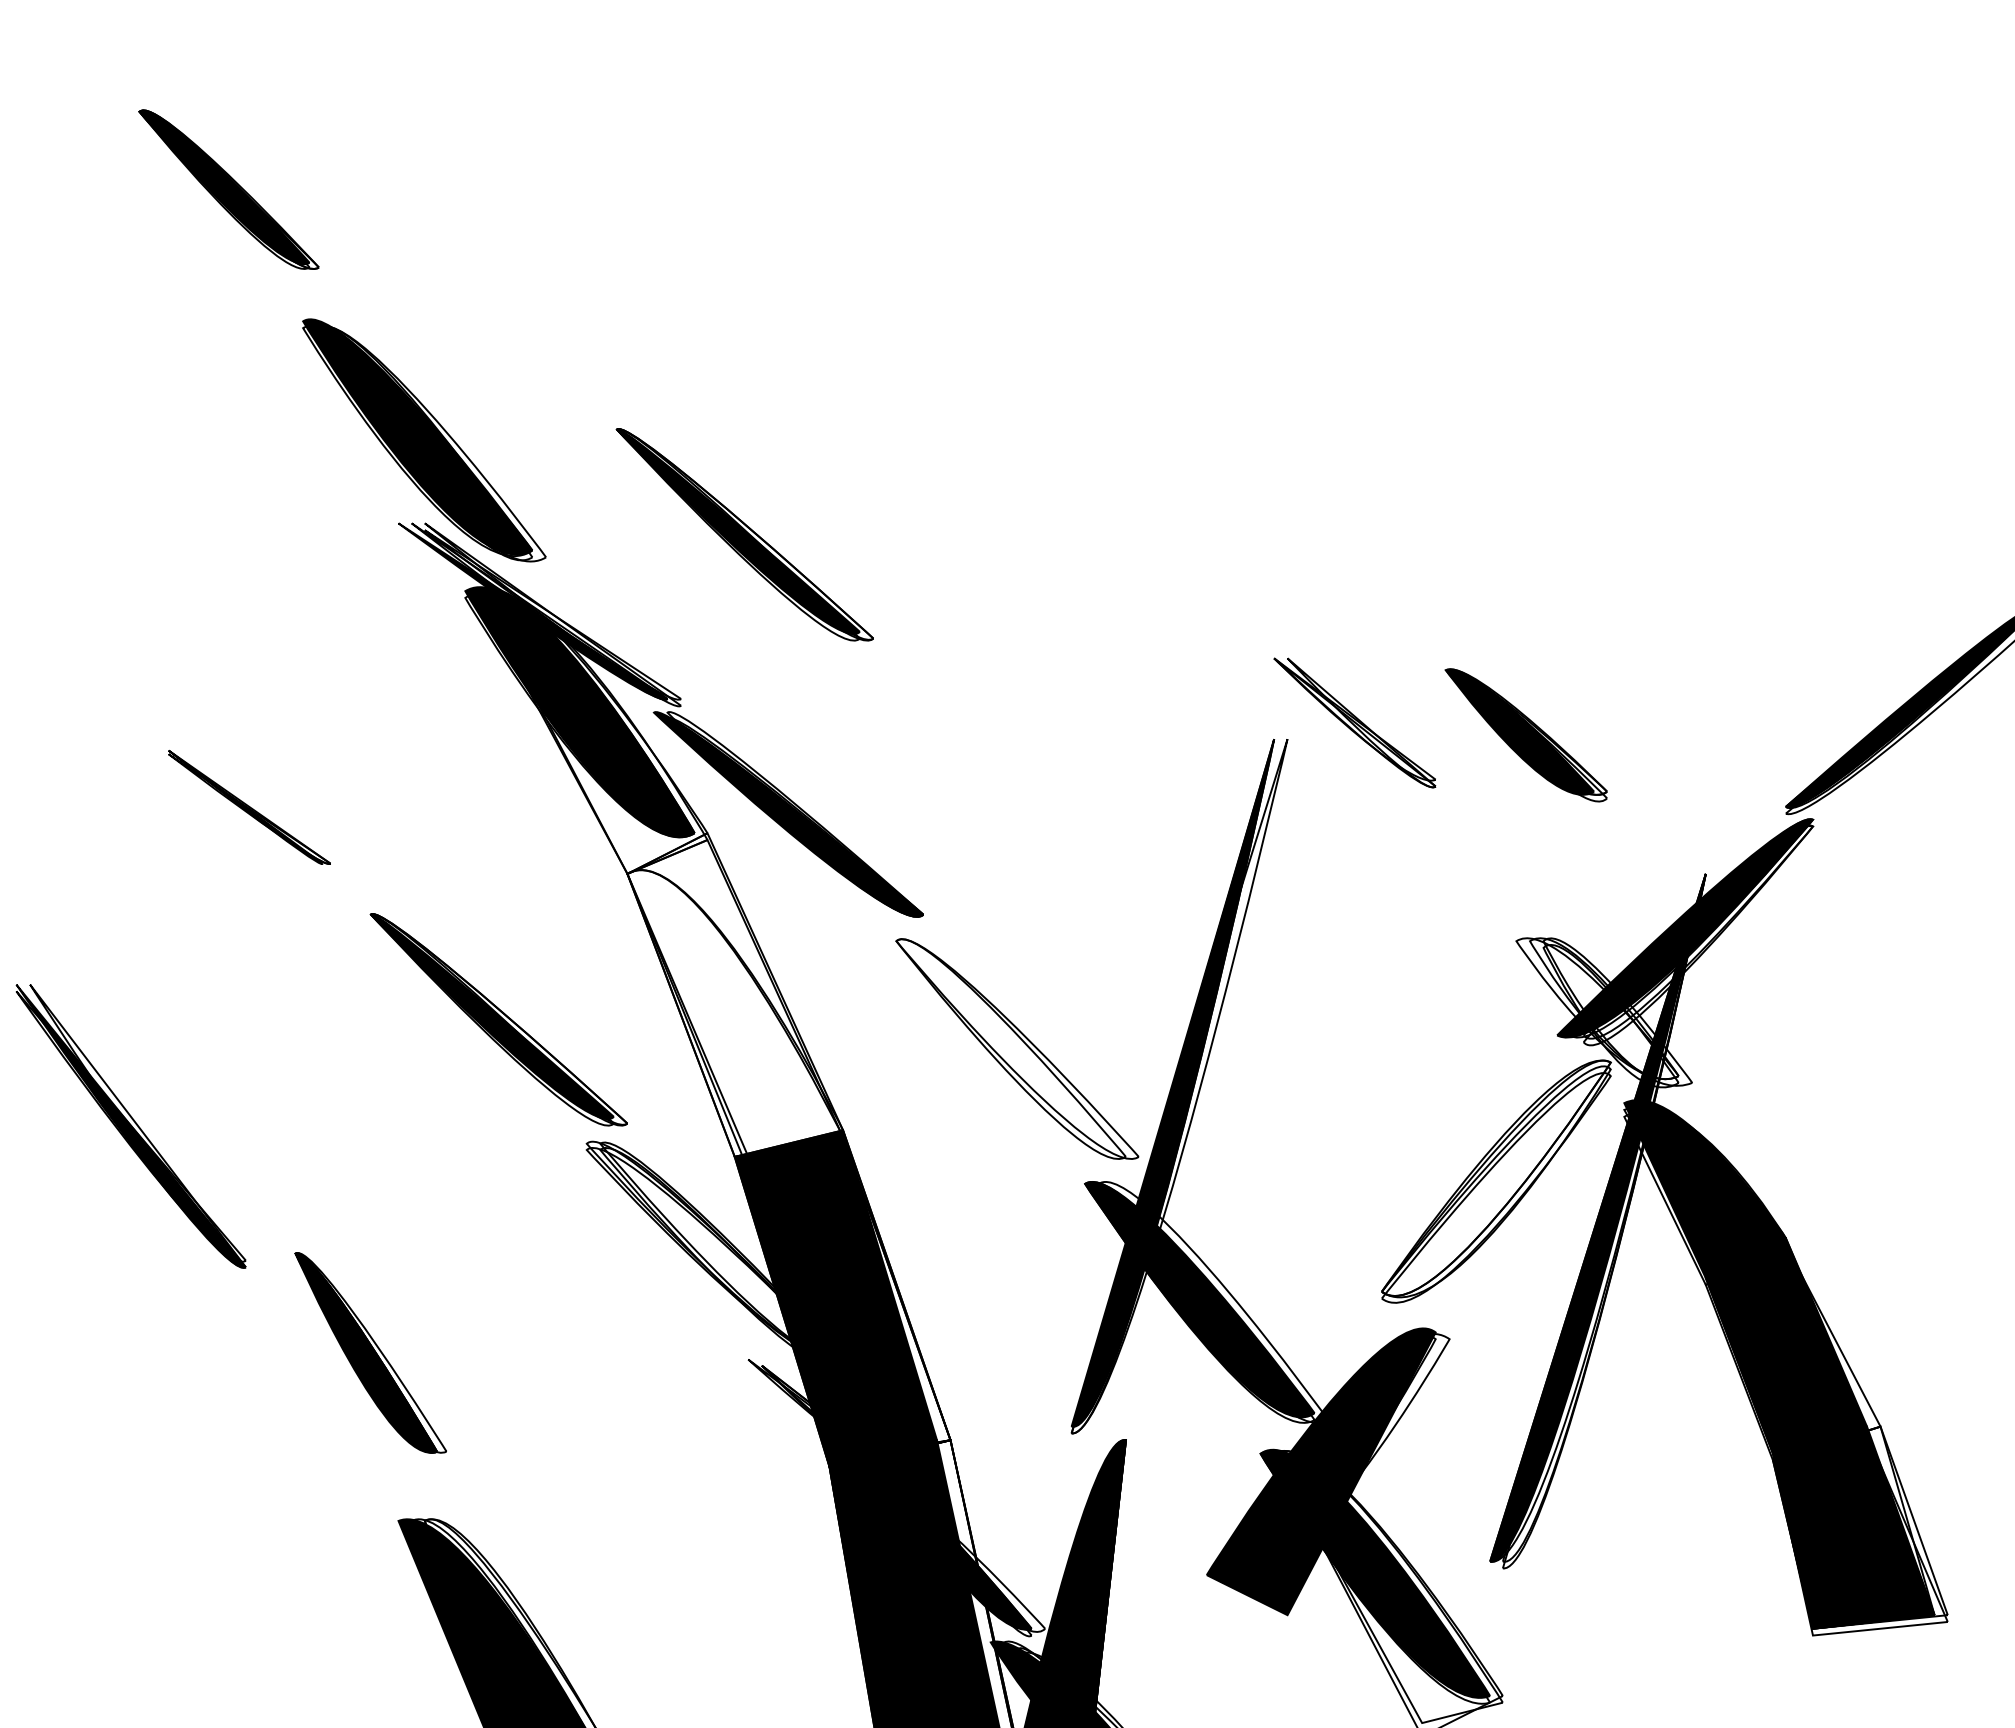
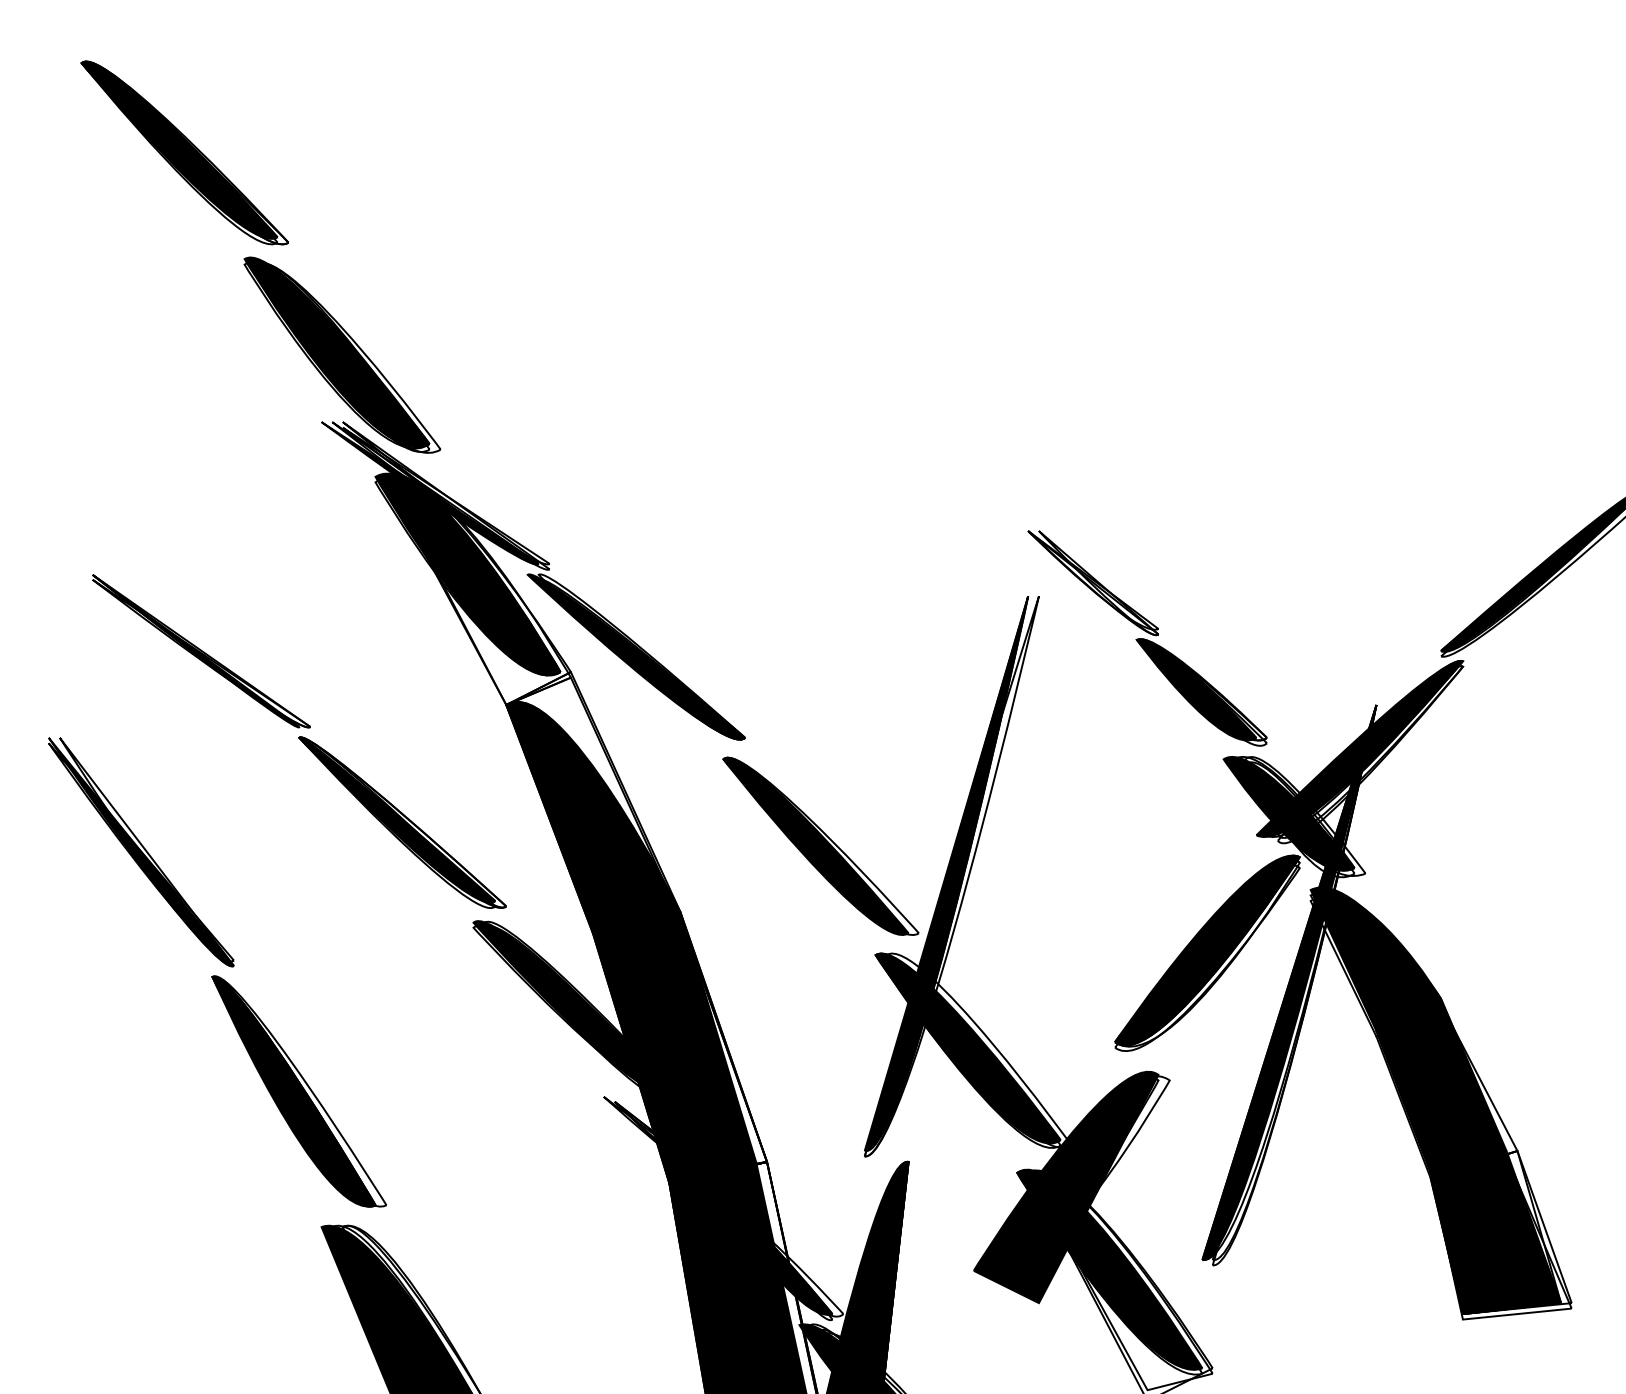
part: (228, 189) -> (184, 152), size x1.43
part: (744, 534) -> (600, 431), removed
part: (1525, 735) -> (1201, 692), moved
part: (249, 807) -> (201, 651), size x1.67
fill: (1597, 1008) -> (1289, 813), added
fill: (735, 1013) -> (593, 817), added
fill: (1010, 1048) -> (815, 845), added
part: (130, 1126) -> (140, 852), moved
fill: (1495, 1177) -> (1206, 949), added
fill: (714, 1251) -> (576, 1009), added
part: (370, 1352) -> (299, 1091), size x1.43

